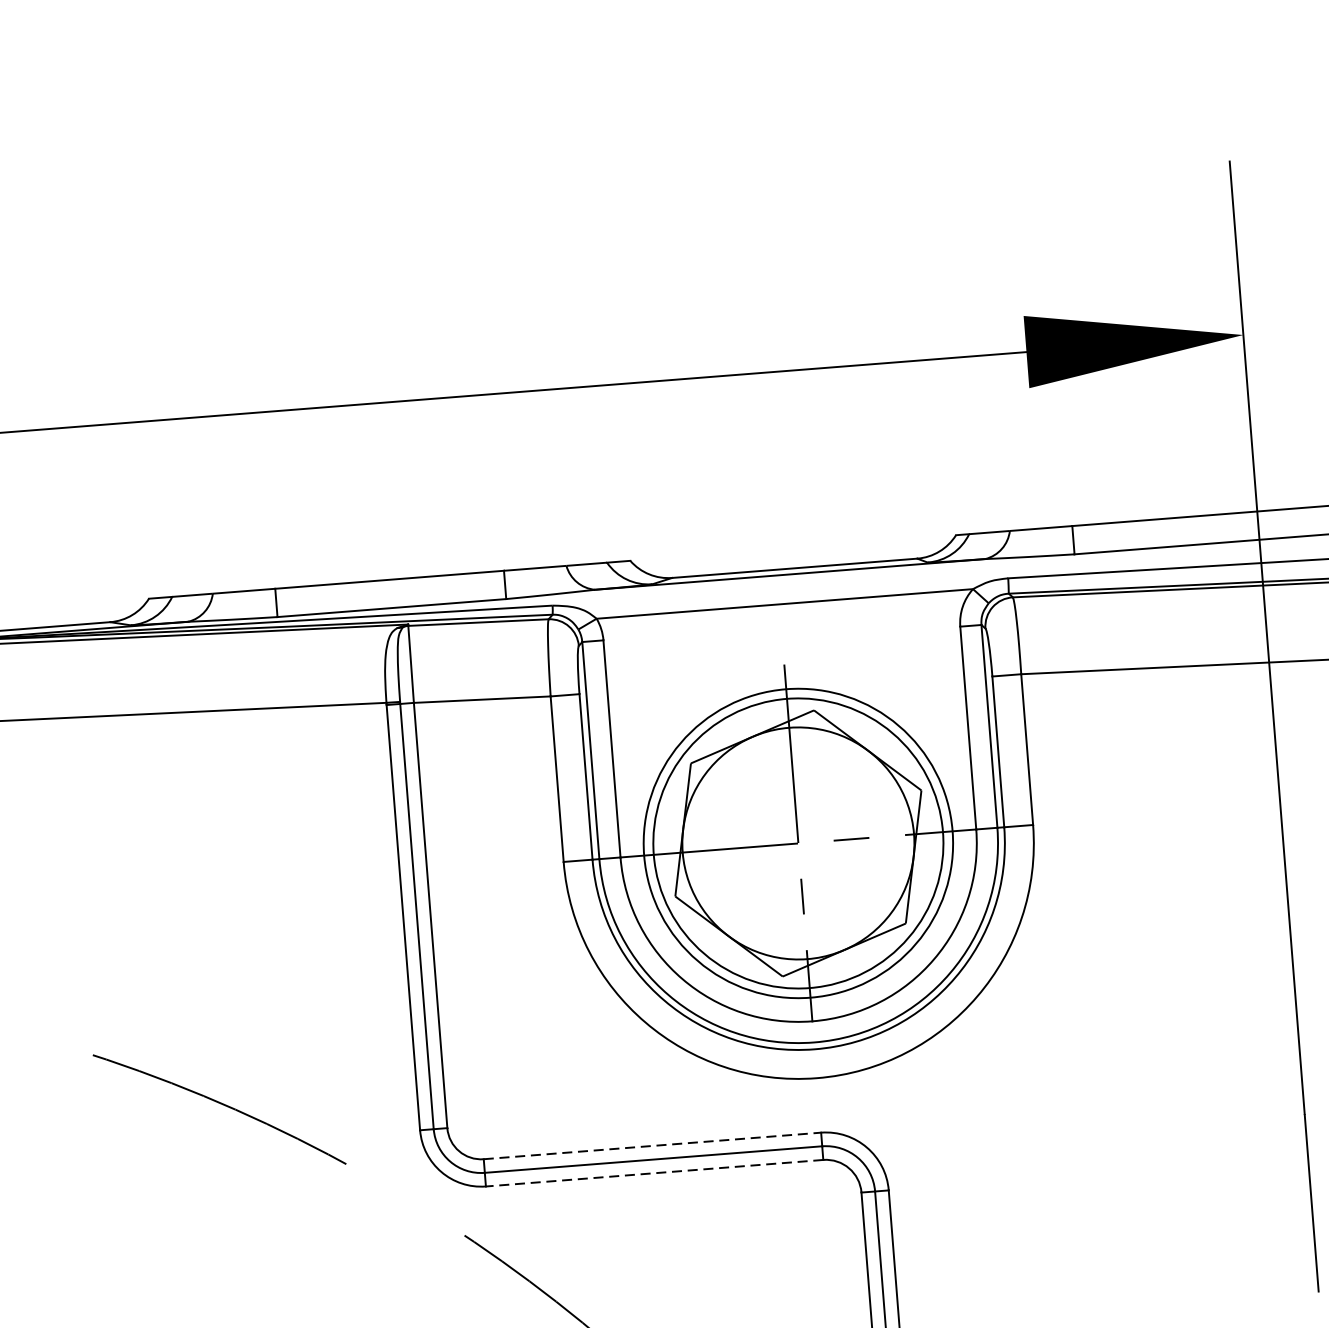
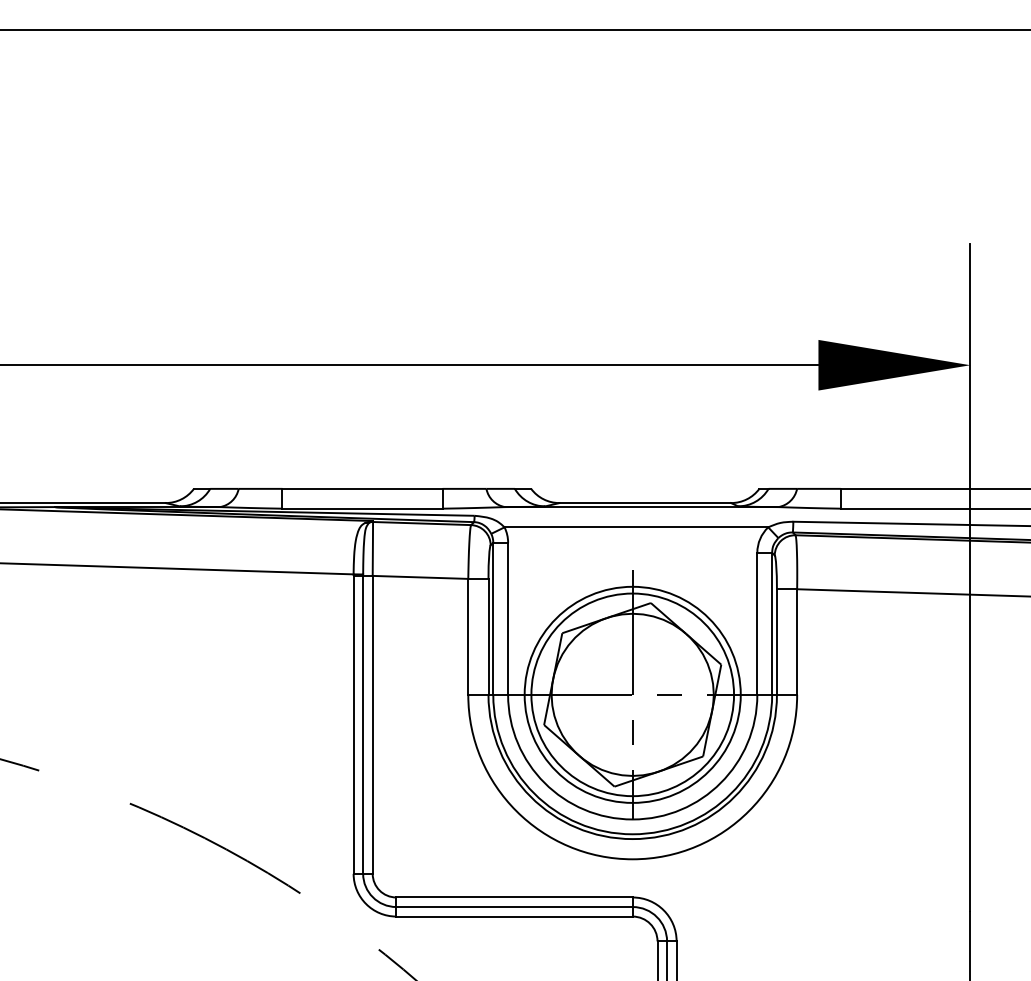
line: (653, 1145) -> (515, 897), dashed -> solid
line: (654, 1173) -> (514, 916), dashed -> solid

